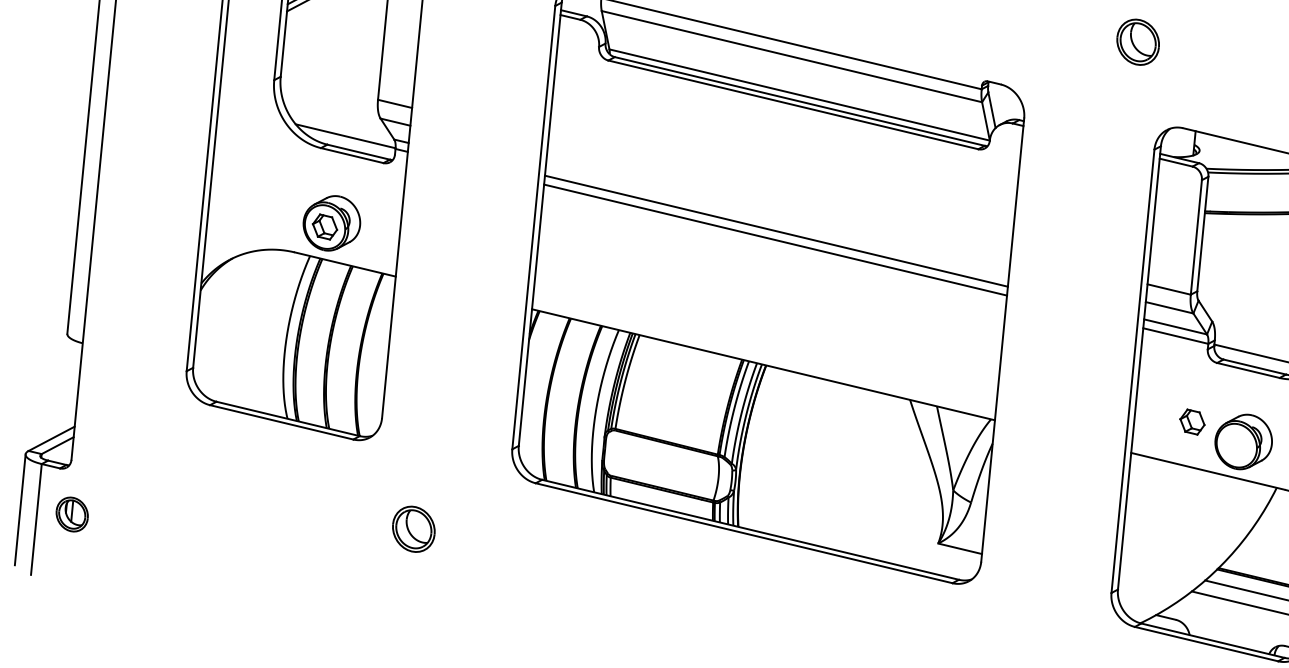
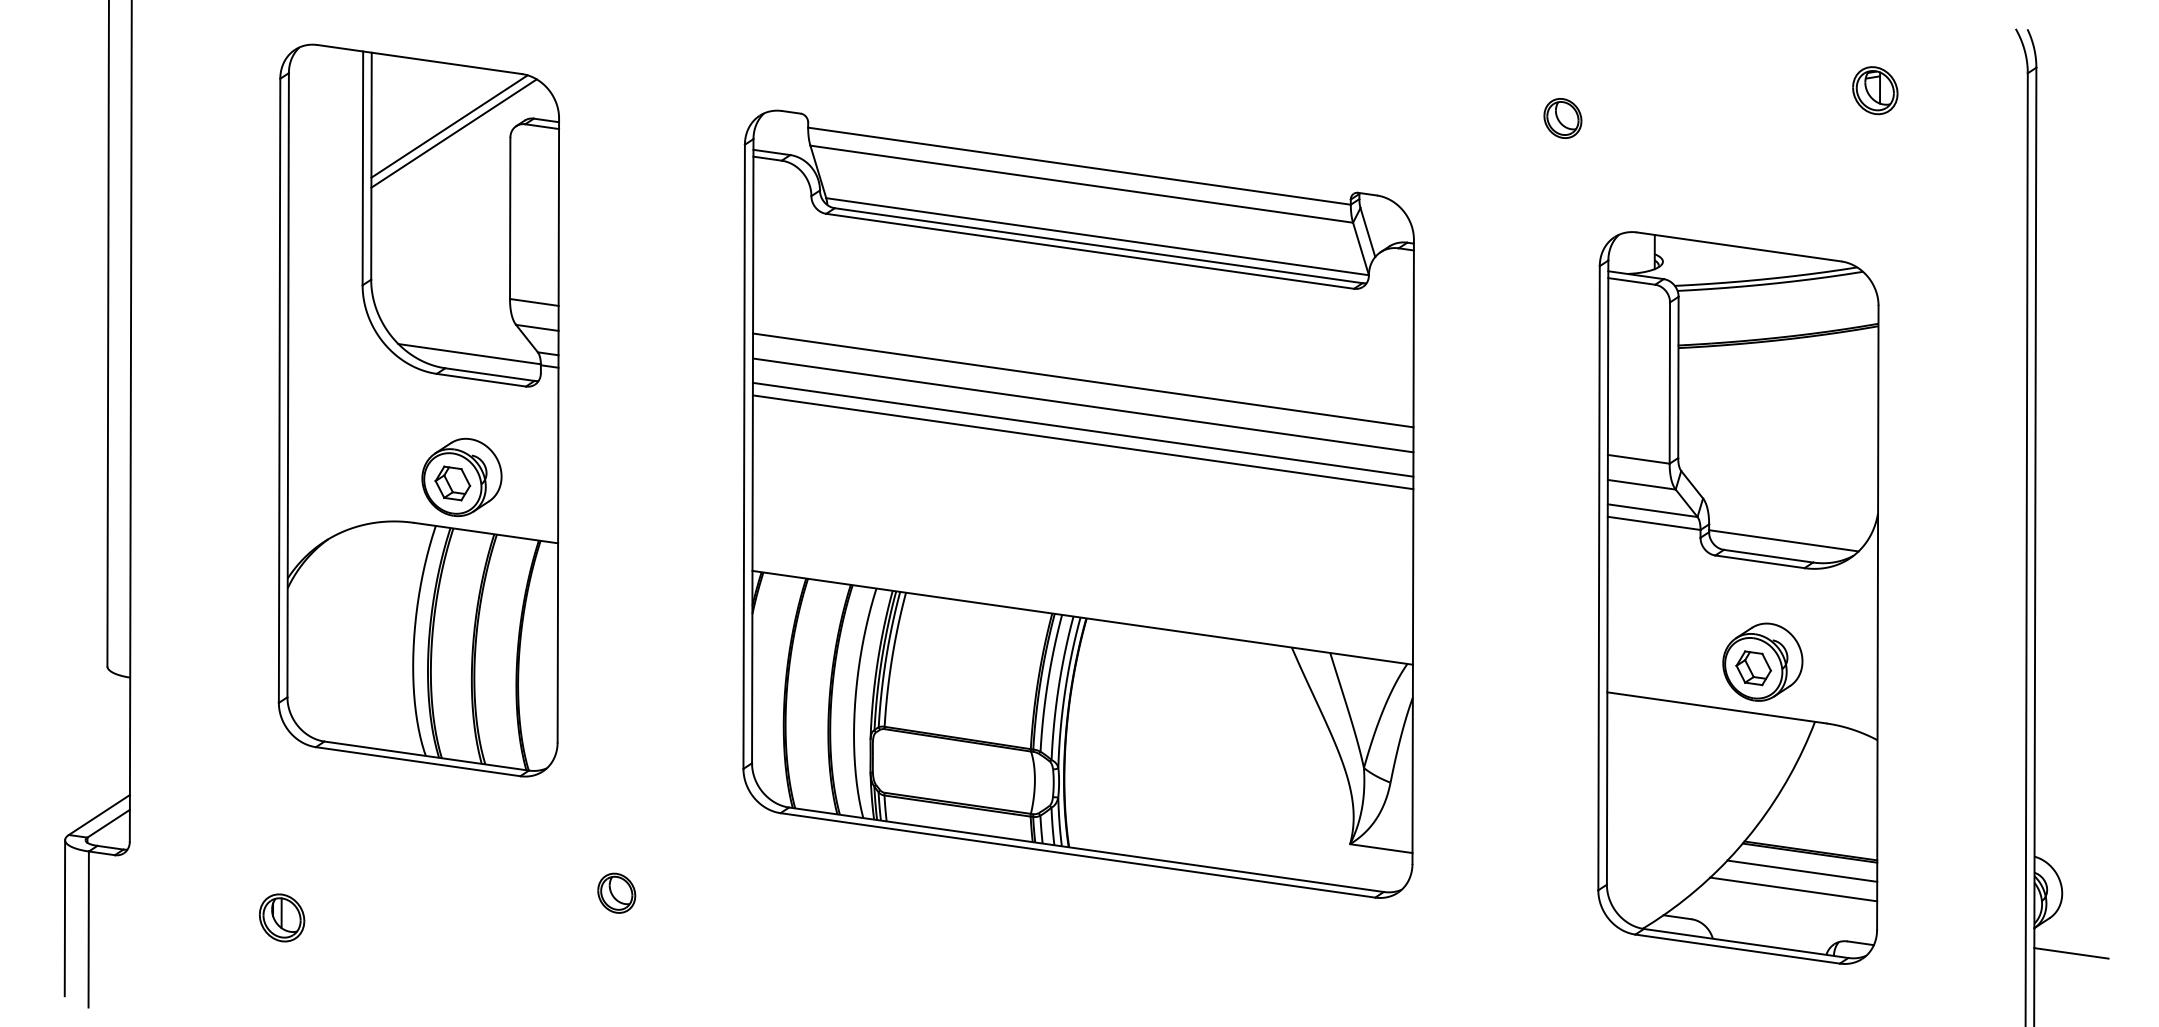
part: (1137, 42) -> (1562, 118), size x0.62
line: (779, 196) -> (1083, 380), added
line: (777, 213) -> (1082, 405), added
part: (1192, 422) -> (1753, 668), moved
part: (72, 514) -> (282, 917), moved
part: (413, 528) -> (616, 892), size x0.62

